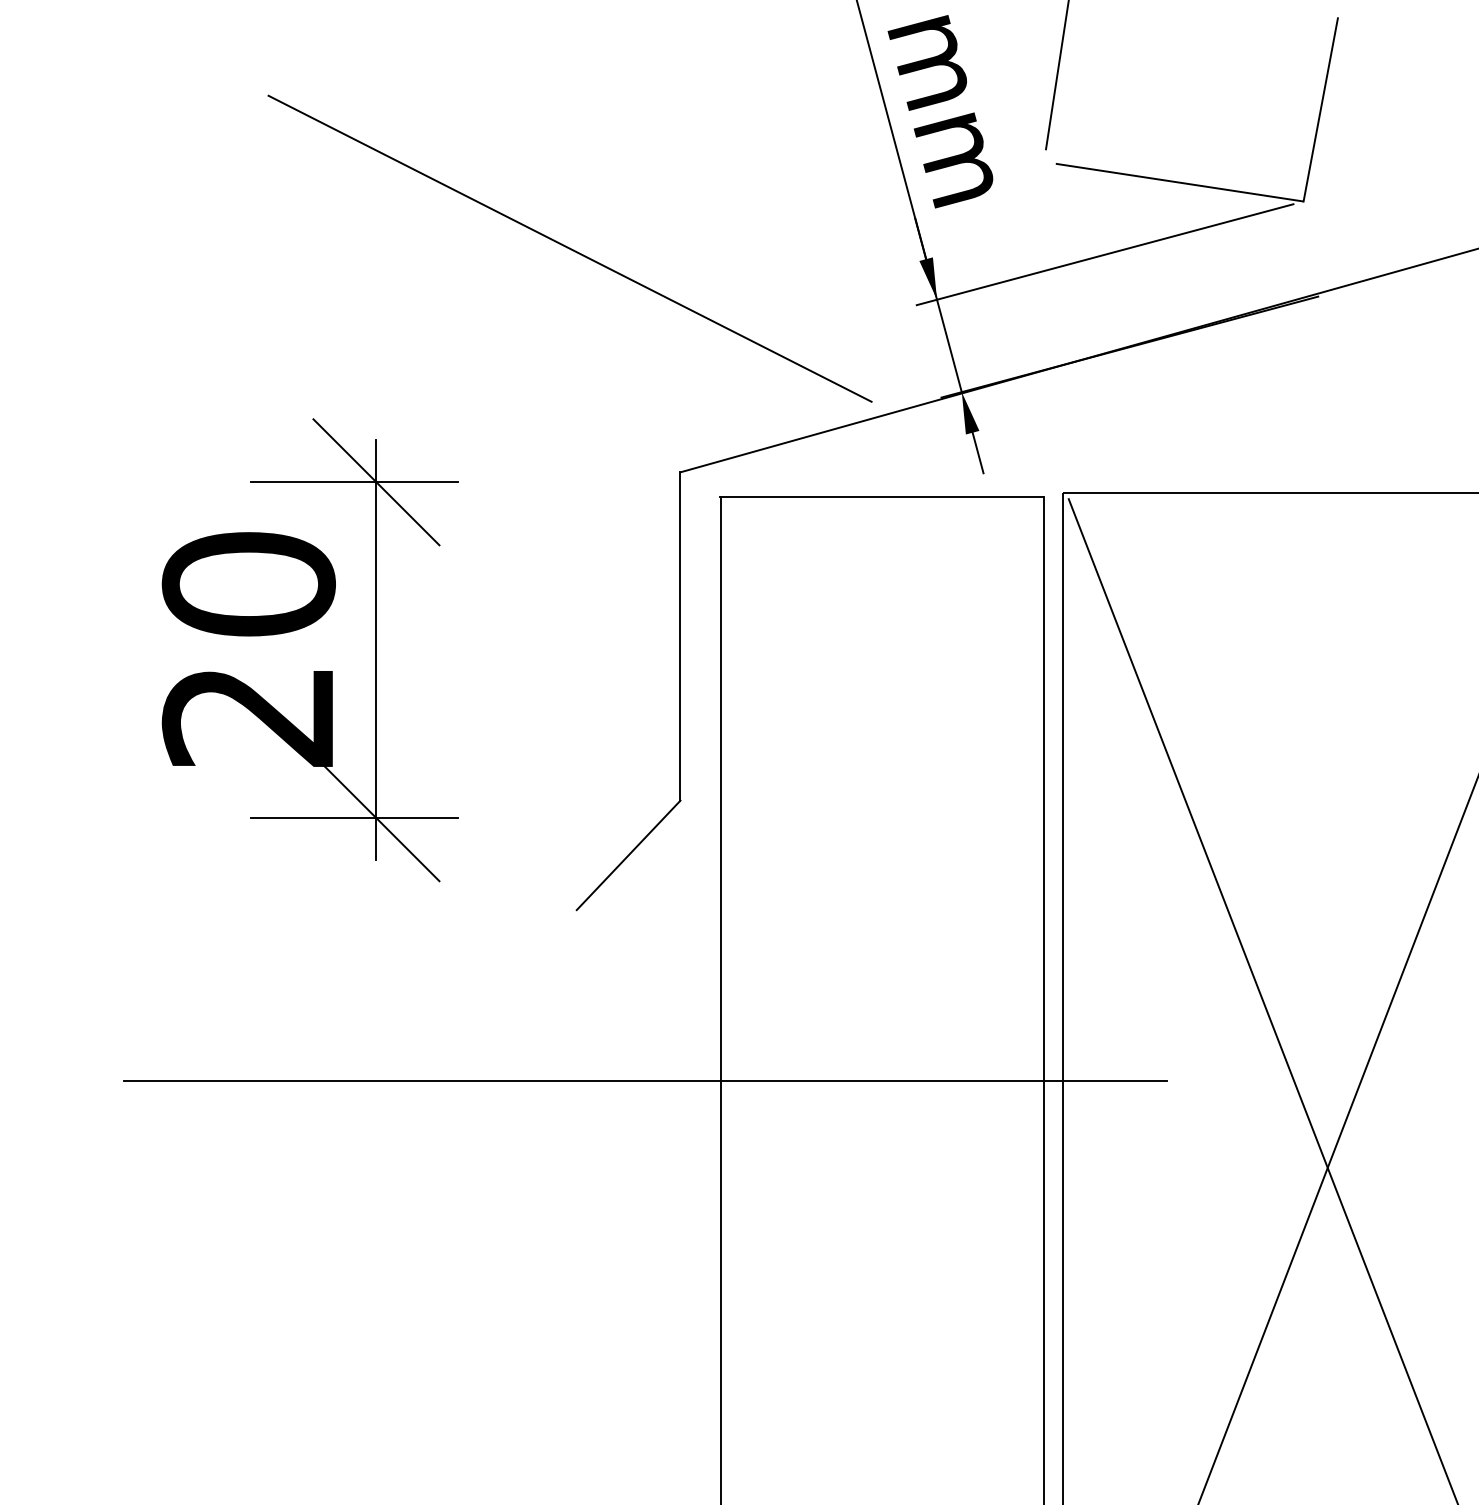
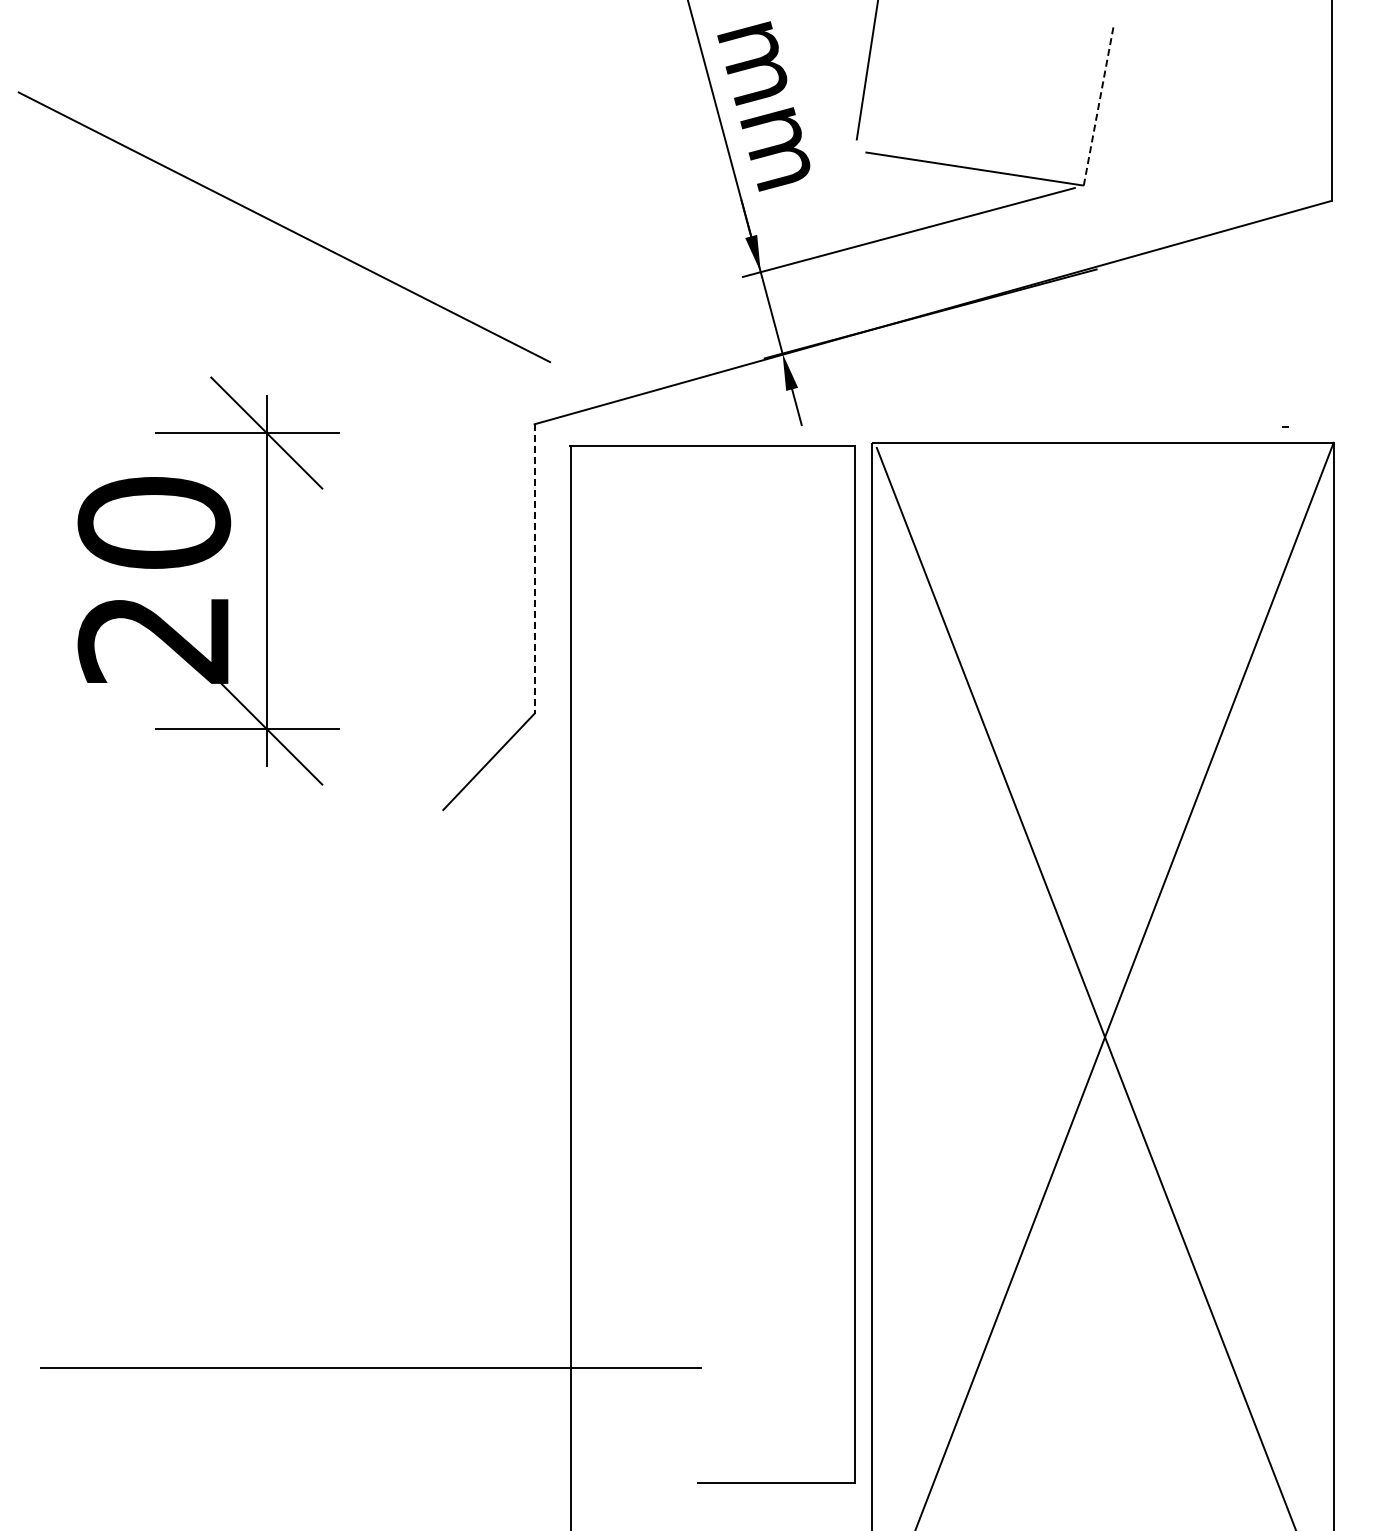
line: (1320, 109) -> (1098, 104), solid -> dashed
line: (570, 249) -> (284, 227), moved
line: (680, 636) -> (534, 568), solid -> dashed
line: (645, 1080) -> (503, 960), removed

